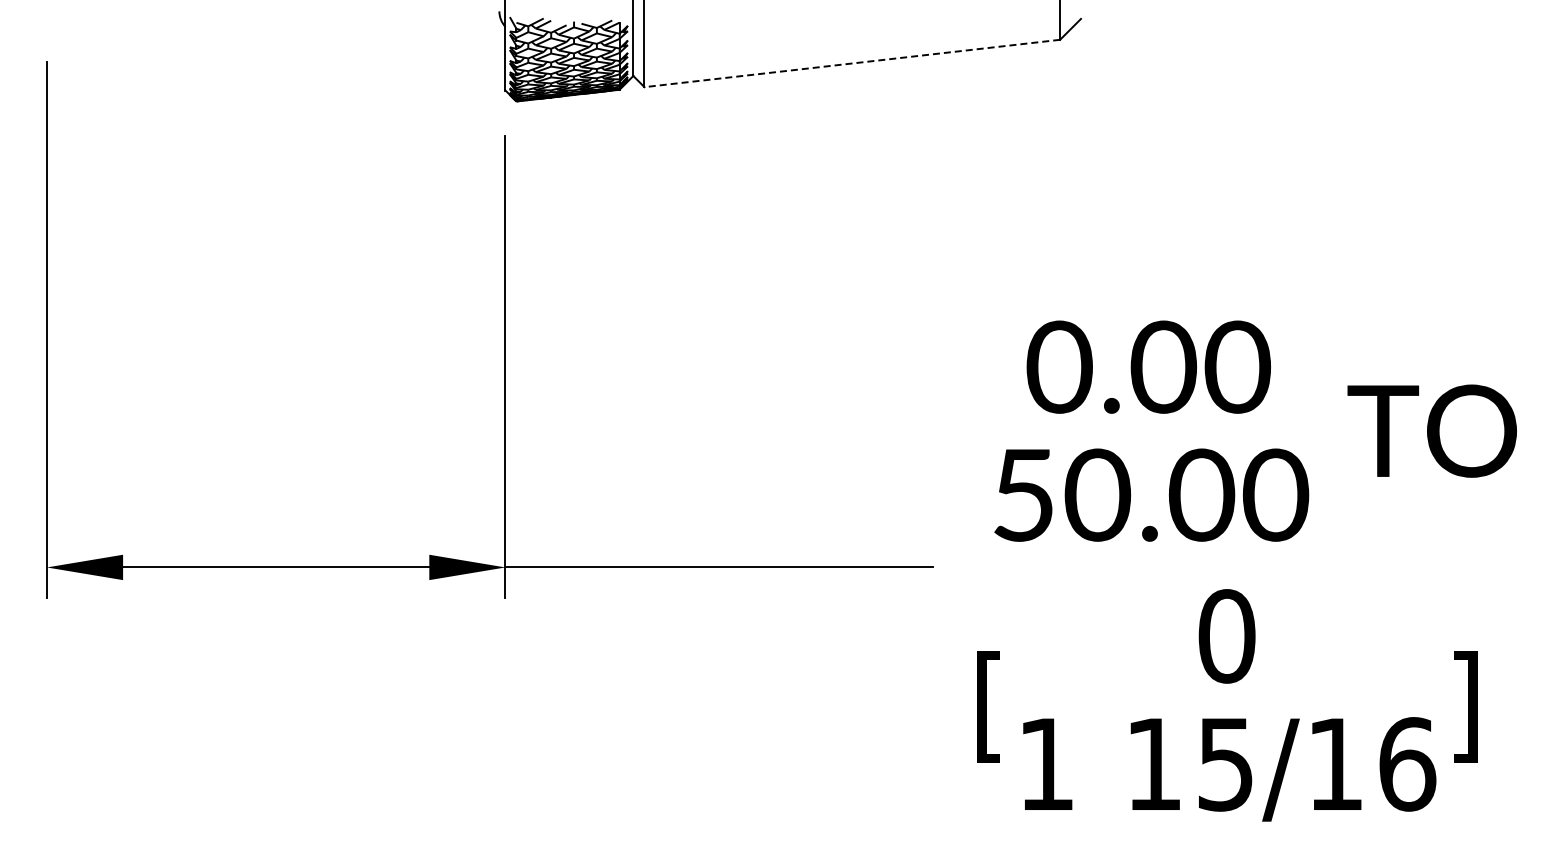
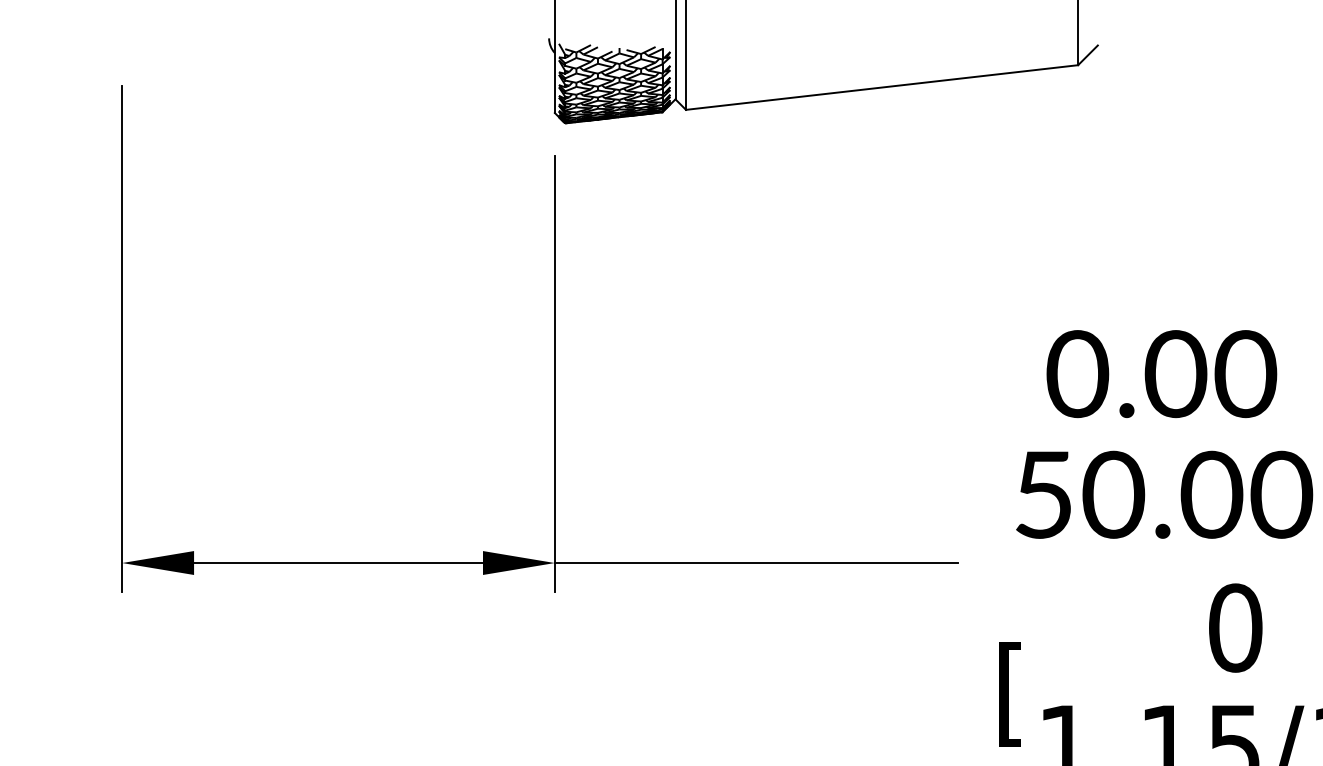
line: (851, 63) -> (881, 87), dashed -> solid

